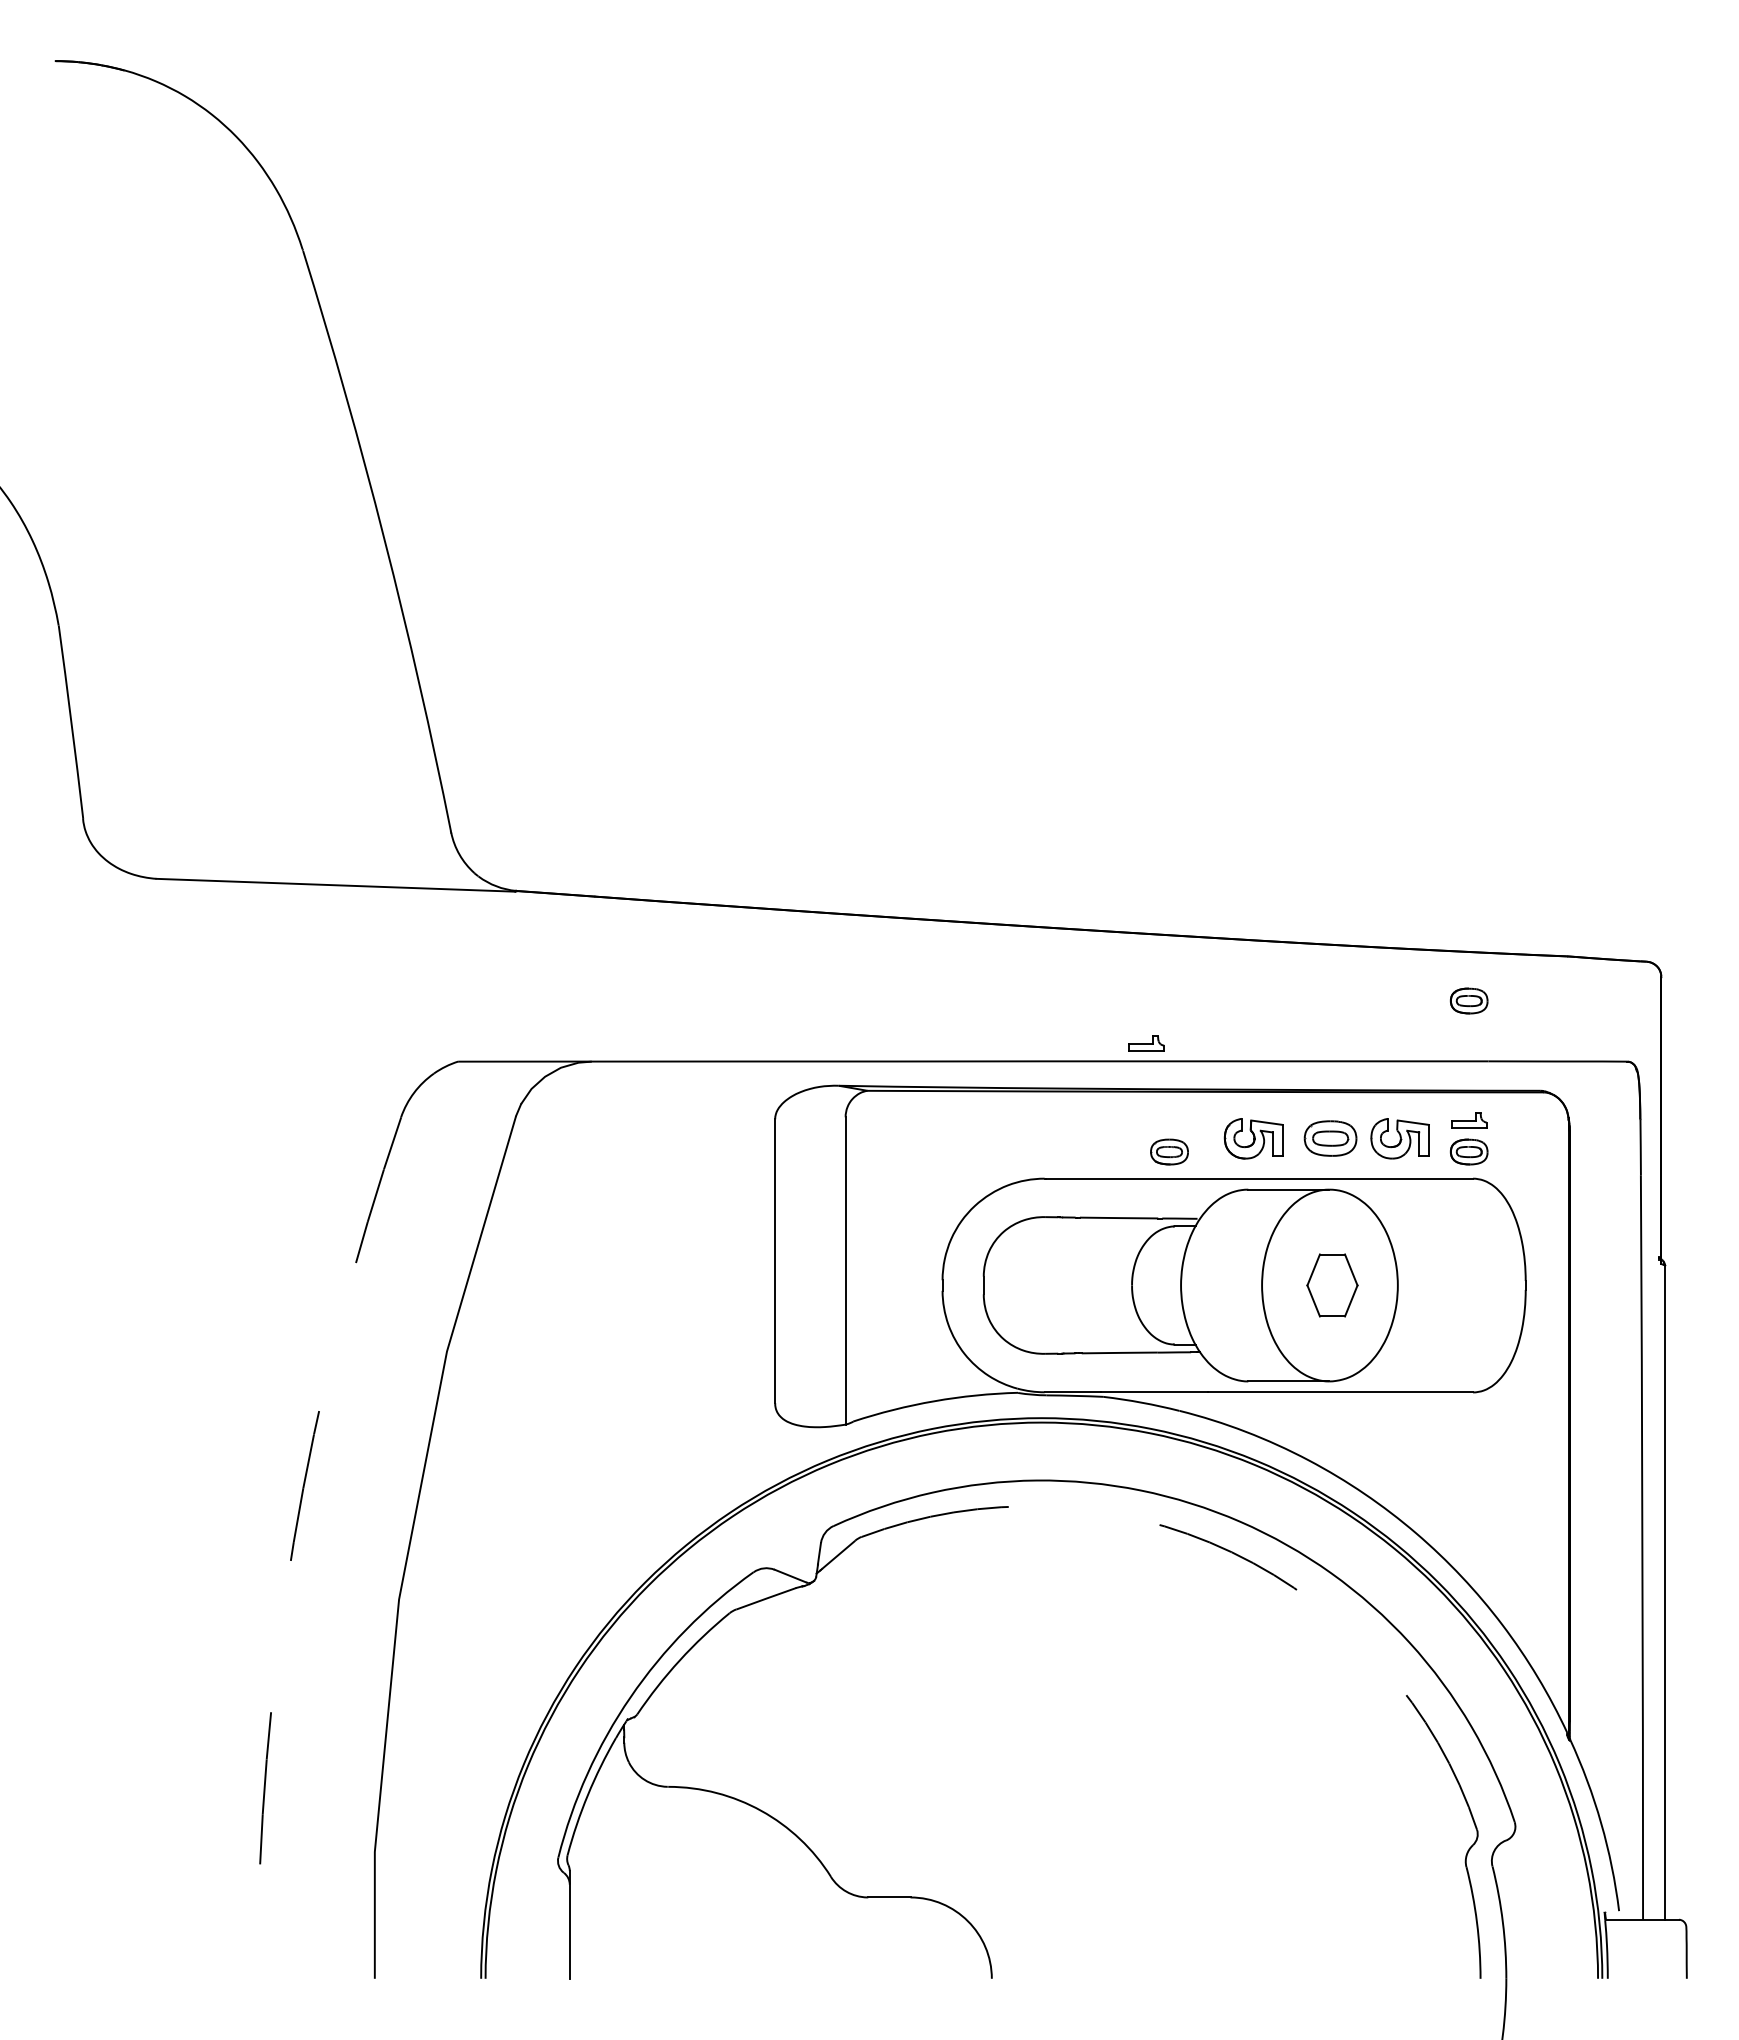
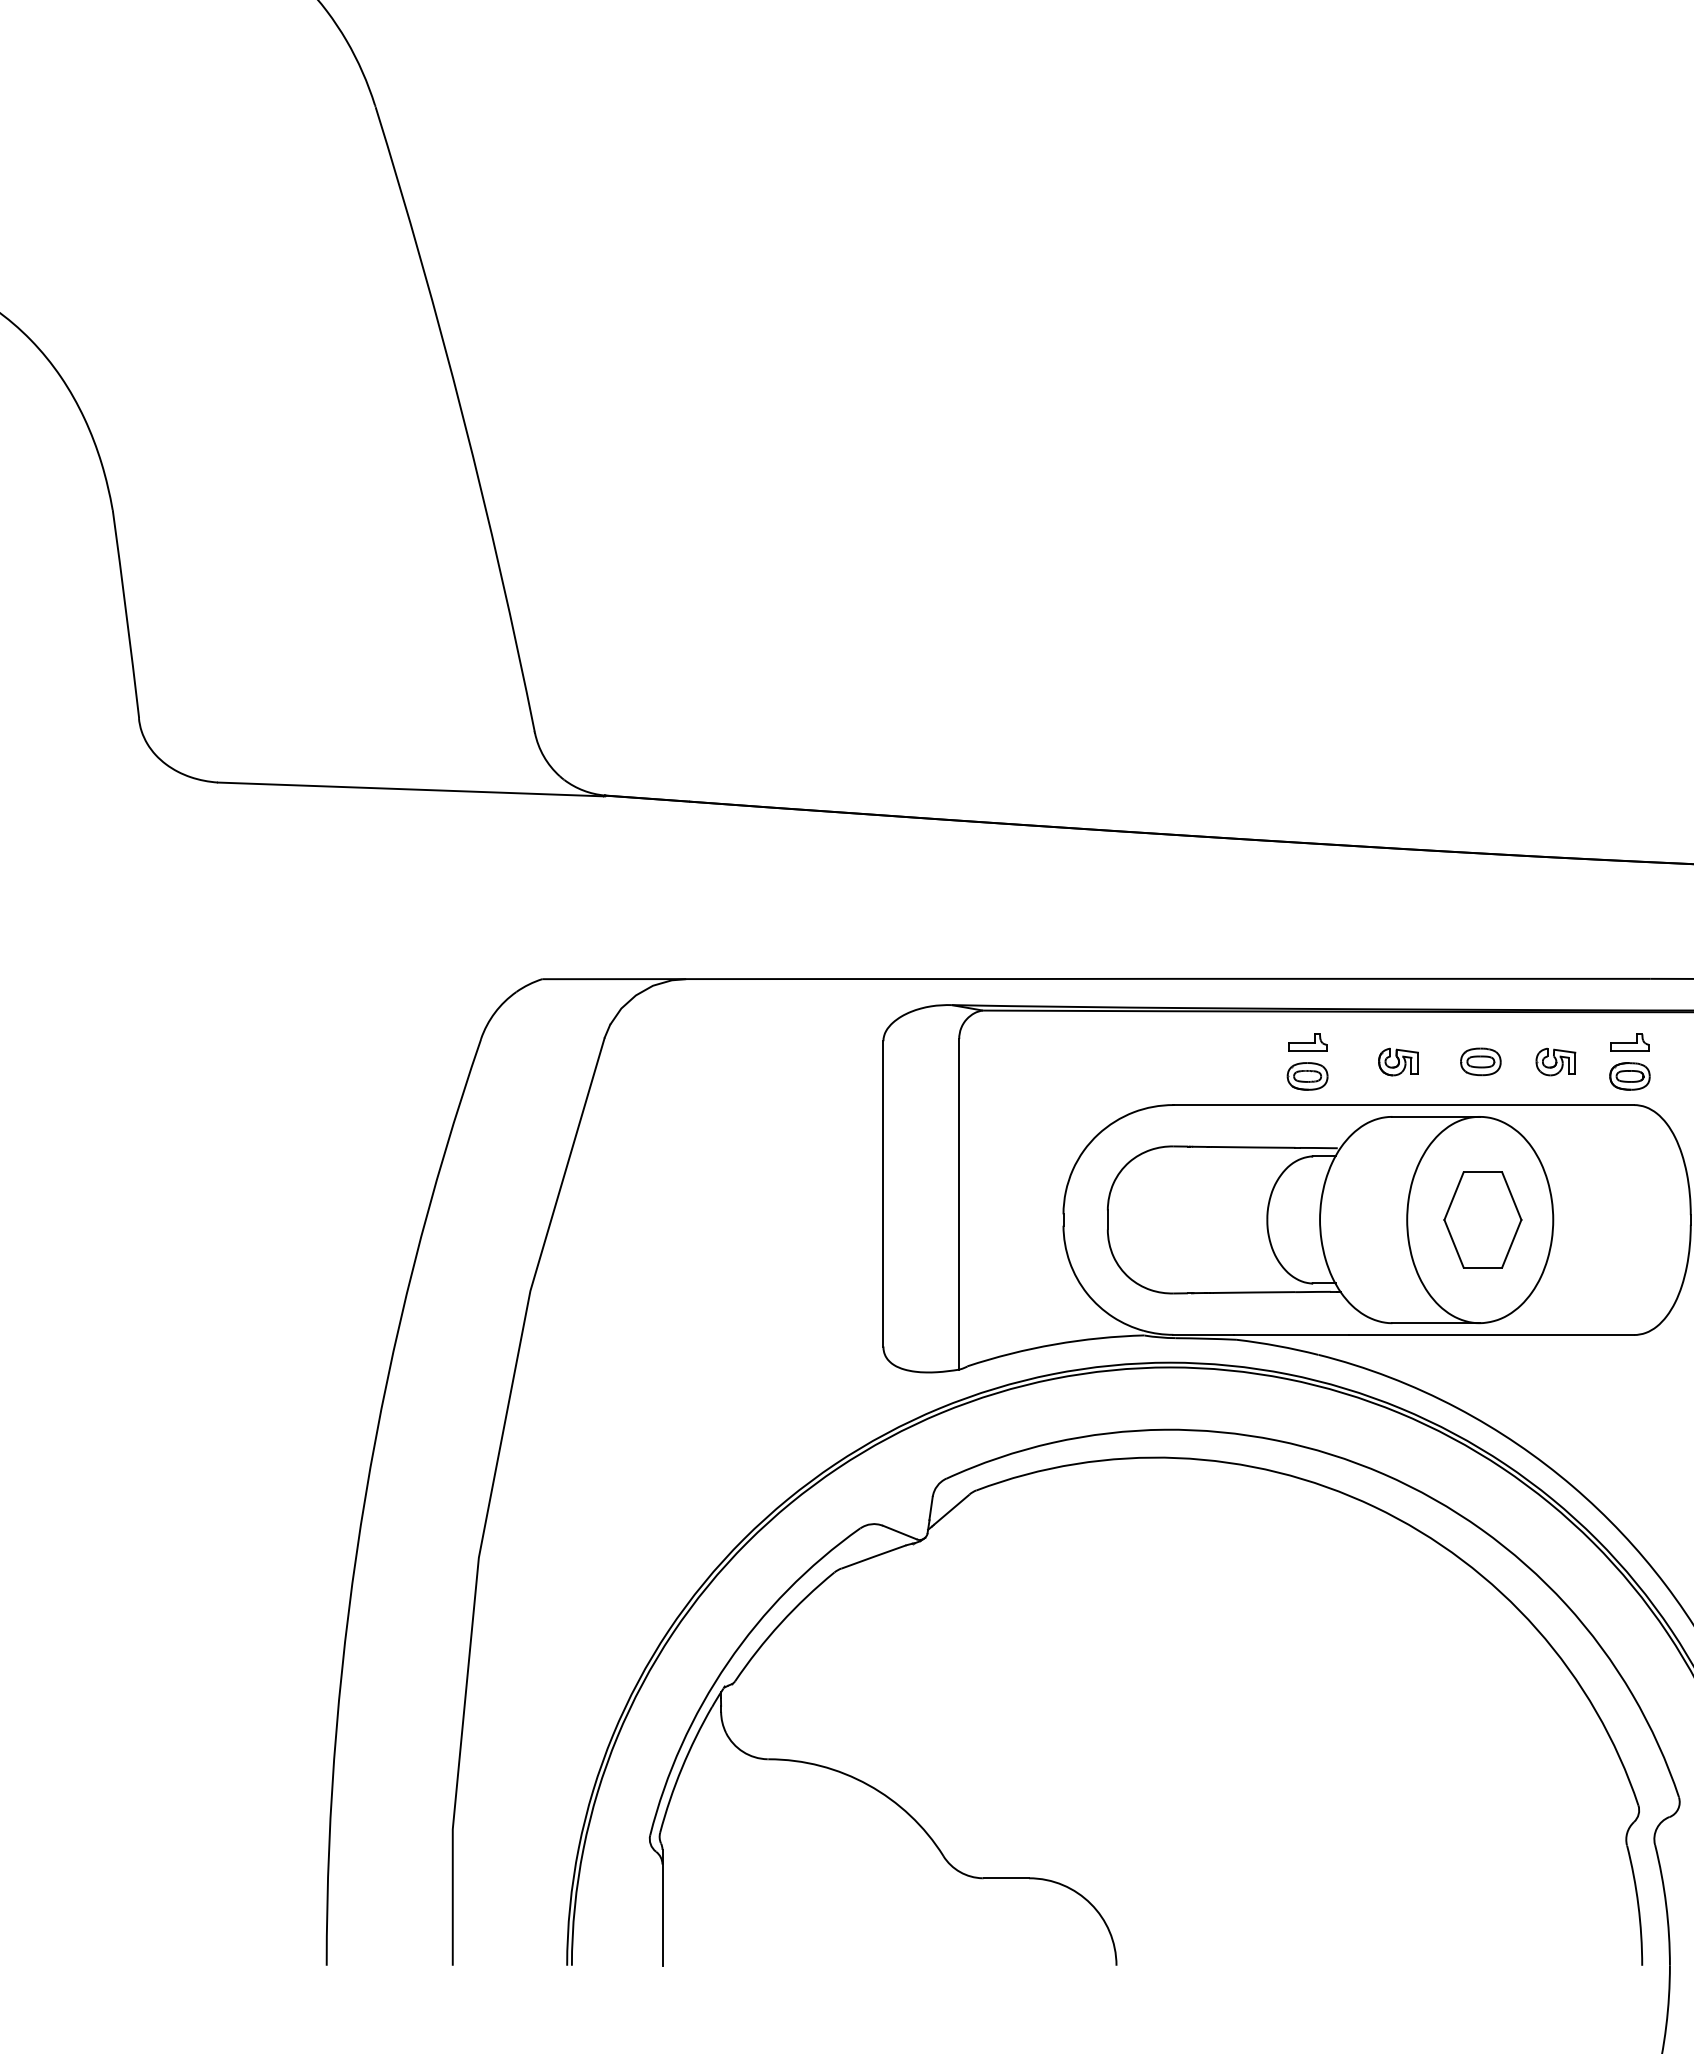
part: (1468, 1000) -> (1629, 913), removed
part: (1146, 1043) -> (1307, 1042), moved
part: (1254, 1138) -> (1399, 1061), size x0.62
part: (1330, 1138) -> (1480, 1061), size x0.71
part: (1400, 1138) -> (1556, 1061), size x0.62
part: (1332, 1285) -> (1482, 1219), size x1.43
arc: (293, 1542) -> (365, 1496), dashed -> solid
arc: (1231, 1552) -> (1374, 1507), dashed -> solid

